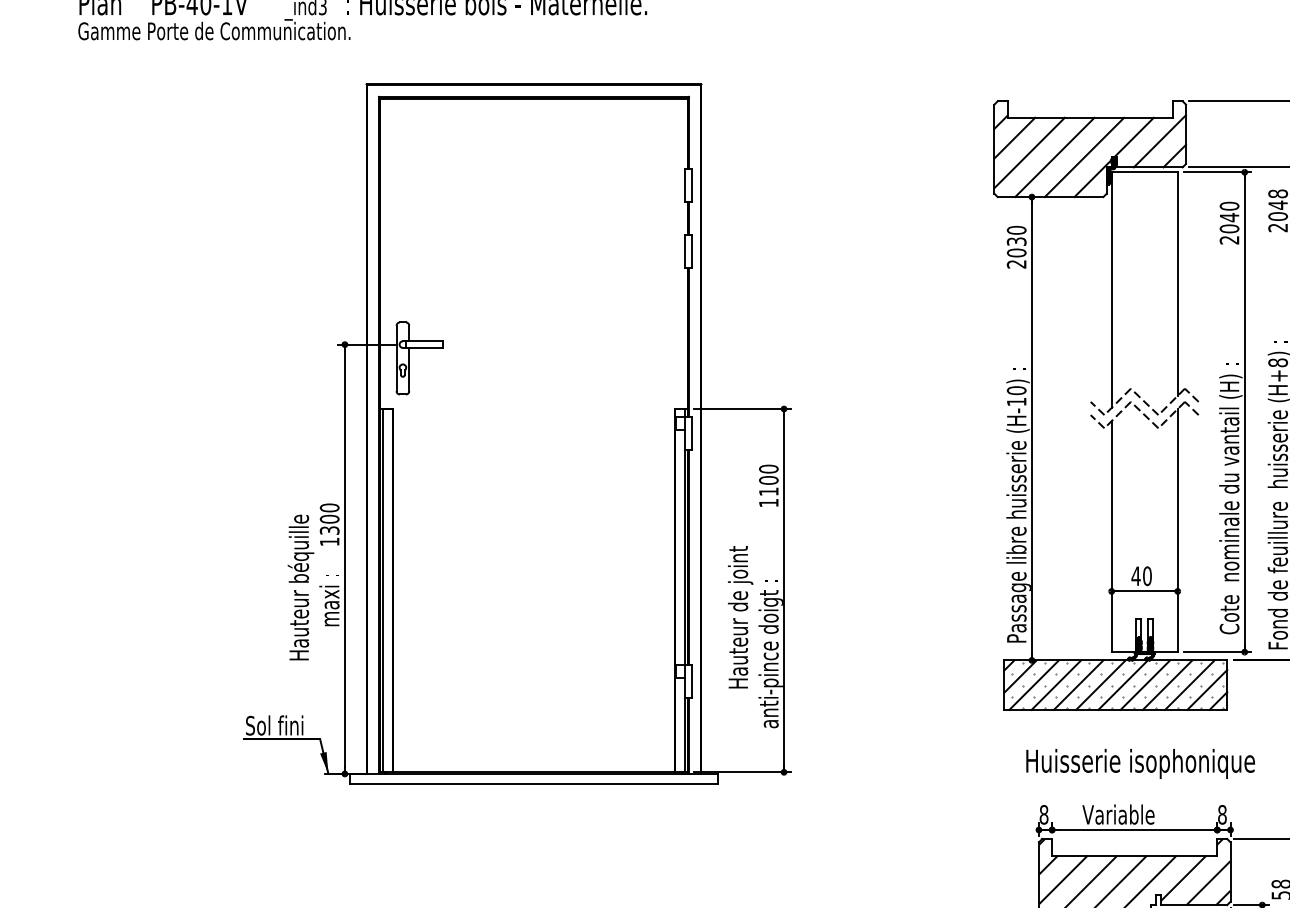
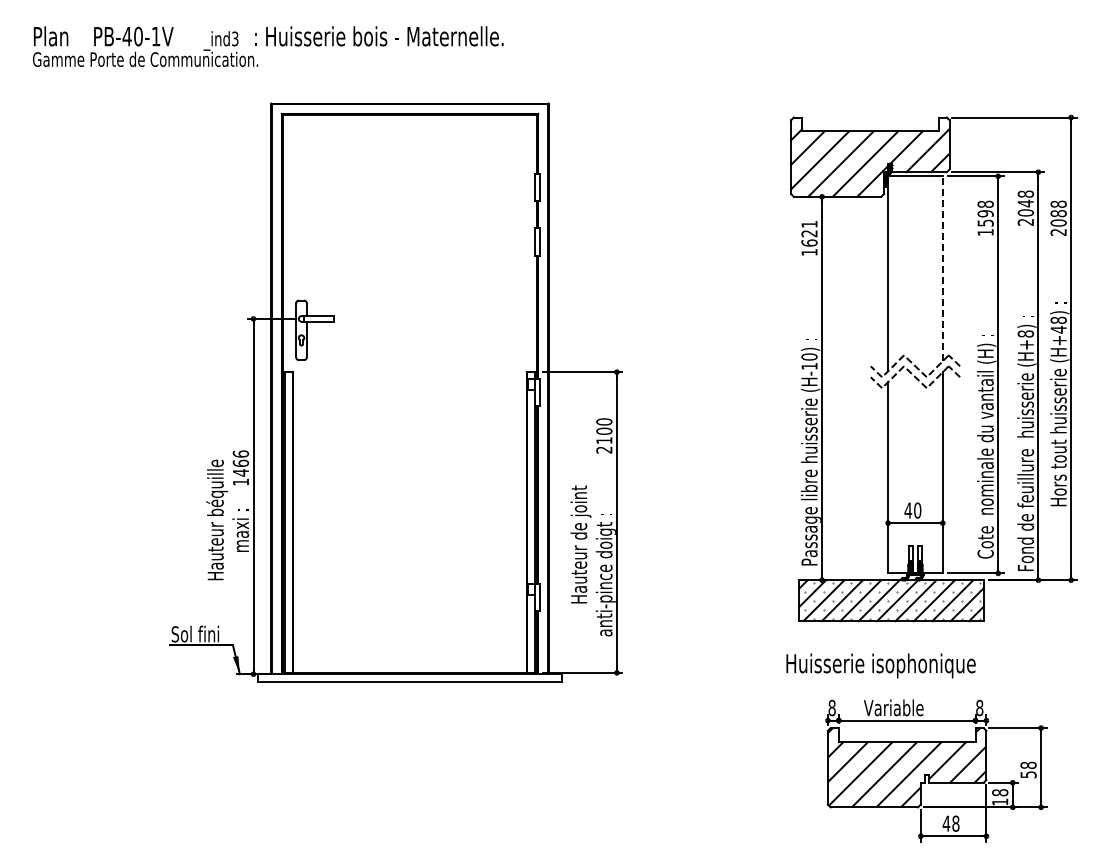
text: (1229, 223) -> (985, 218), 2040 -> 1598
text: (1016, 246) -> (809, 237), 2030 -> 1621
line: (1177, 283) -> (942, 268), solid -> dashed
text: (768, 502) -> (604, 449), 1100 -> 2100
text: (329, 519) -> (240, 463), 1300 -> 1466
text: (1139, 763) -> (880, 665), moved

